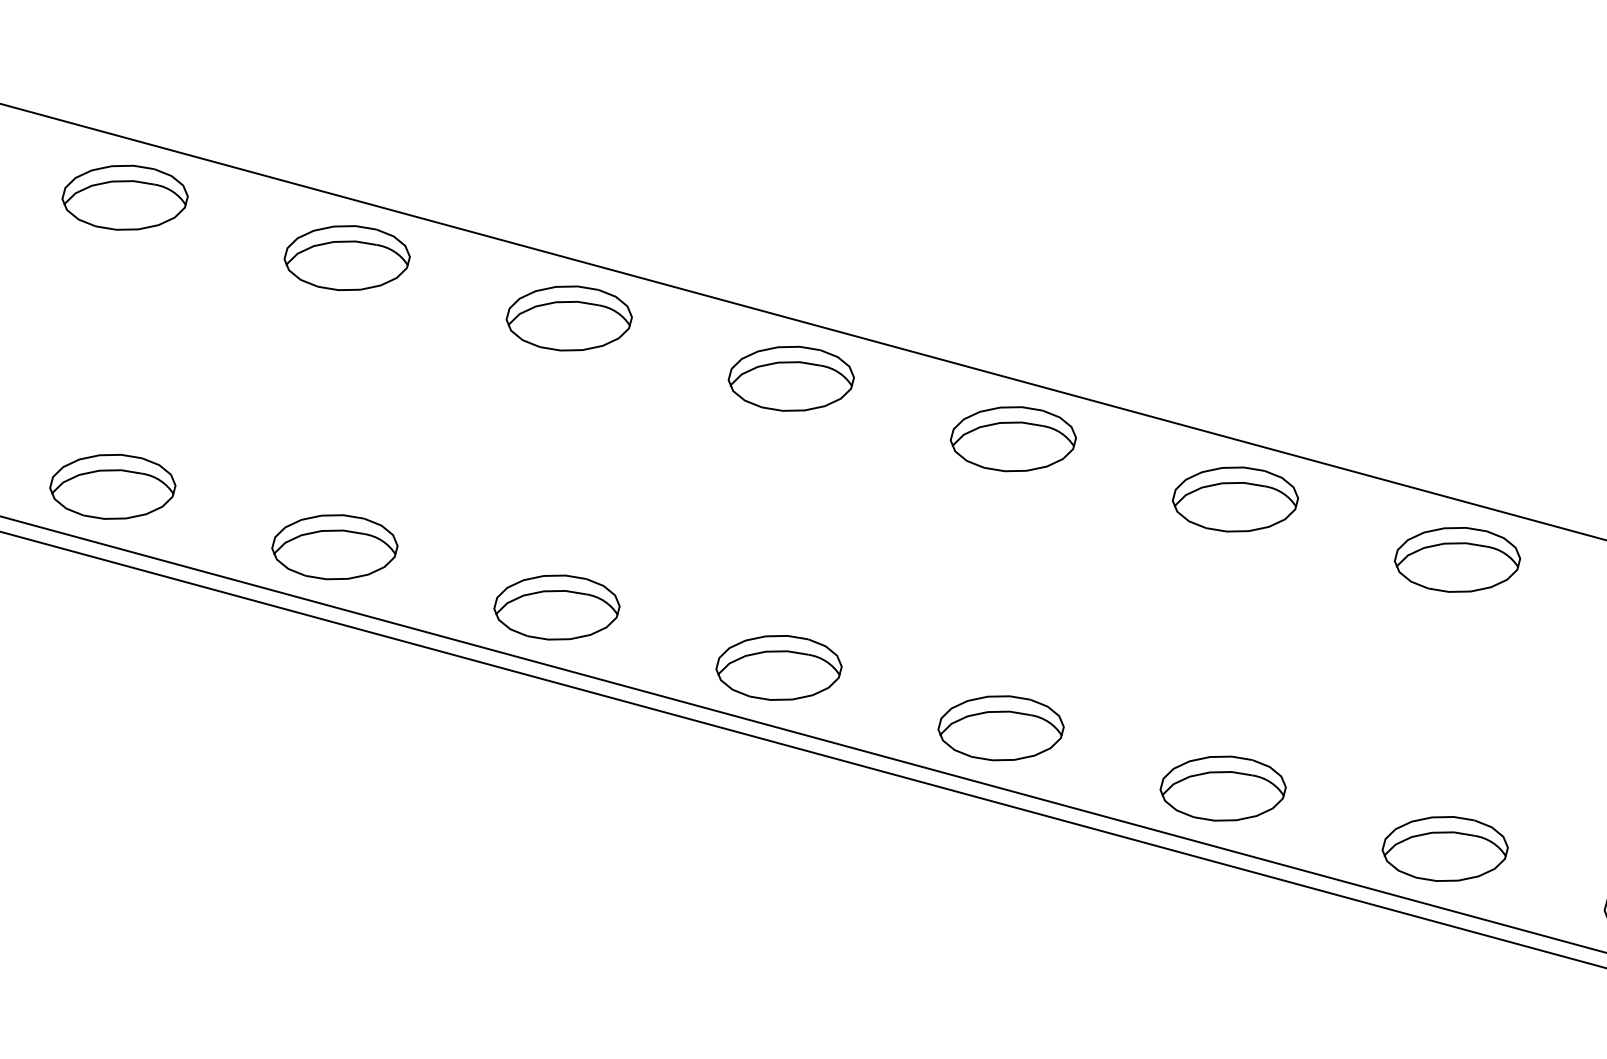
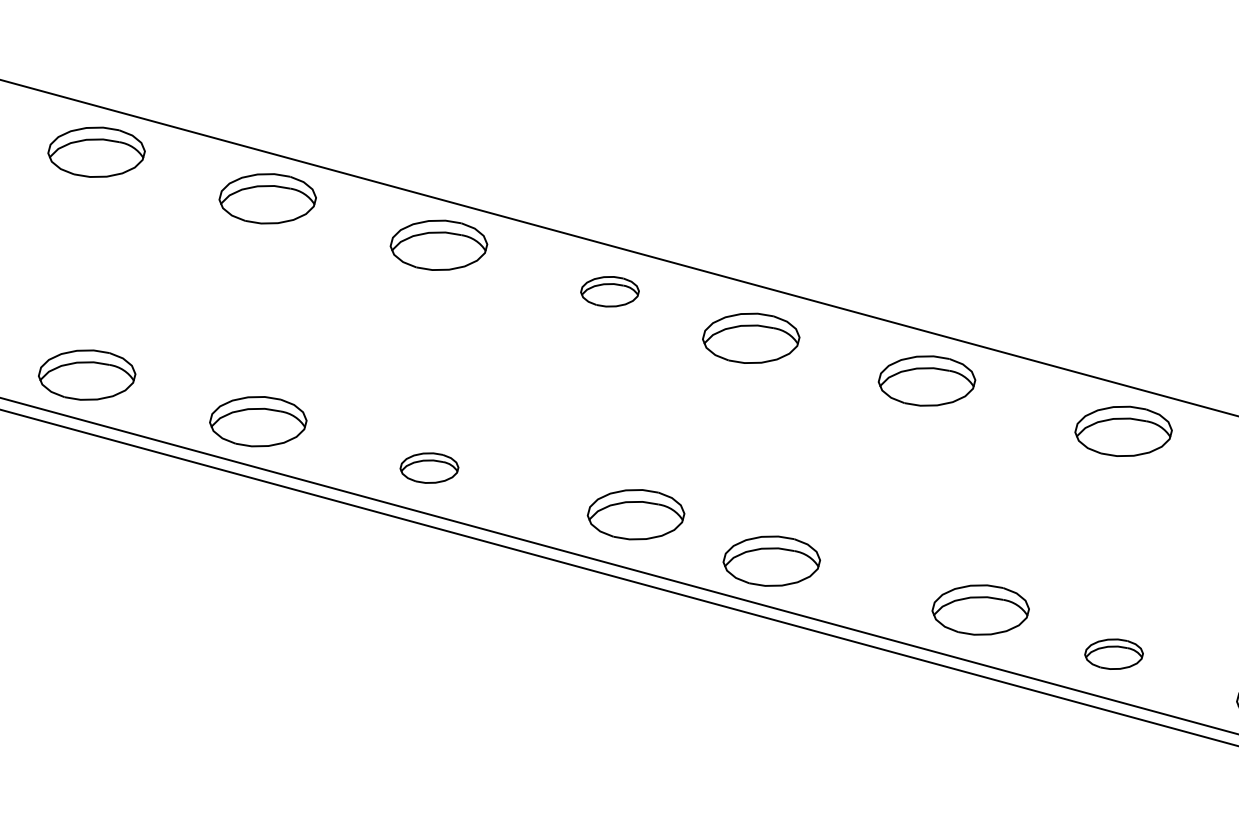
part: (790, 378) -> (609, 291), size x0.6
part: (1012, 439) -> (750, 338), moved
part: (1235, 499) -> (927, 381), moved
part: (556, 607) -> (429, 468), size x0.6
part: (778, 667) -> (635, 514), moved
part: (1222, 788) -> (980, 609), moved
part: (1444, 848) -> (1113, 653), size x0.6

